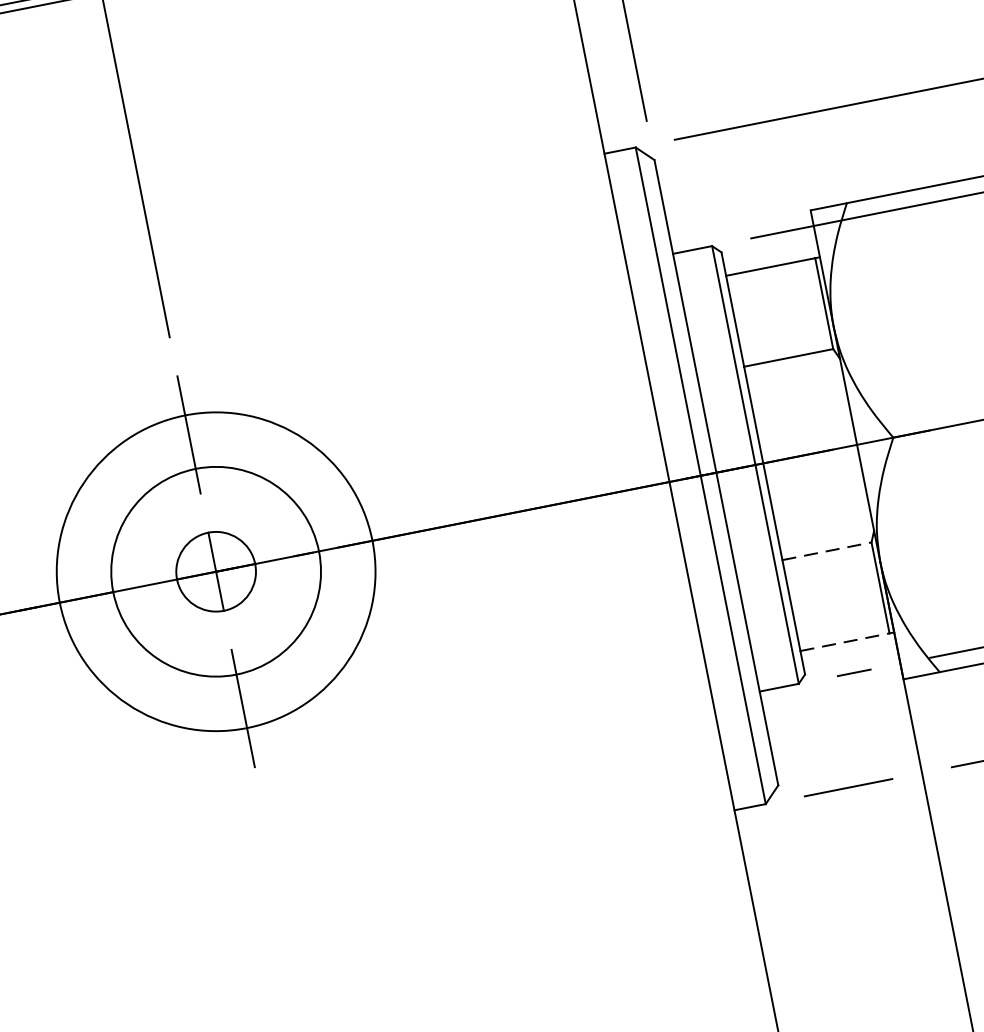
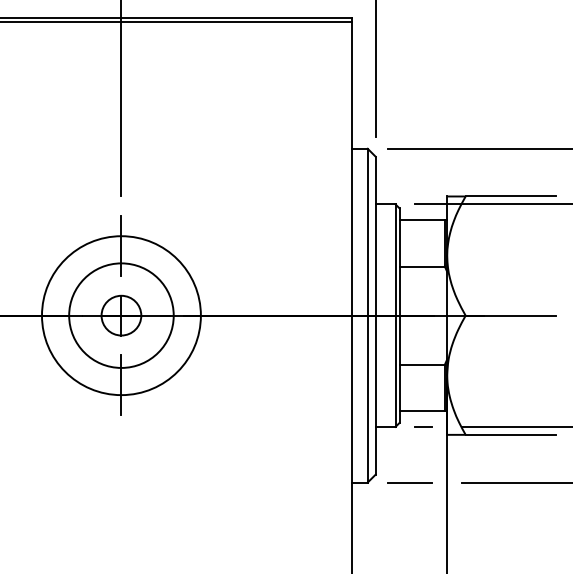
line: (827, 550) -> (422, 364), dashed -> solid
line: (845, 643) -> (422, 411), dashed -> solid

